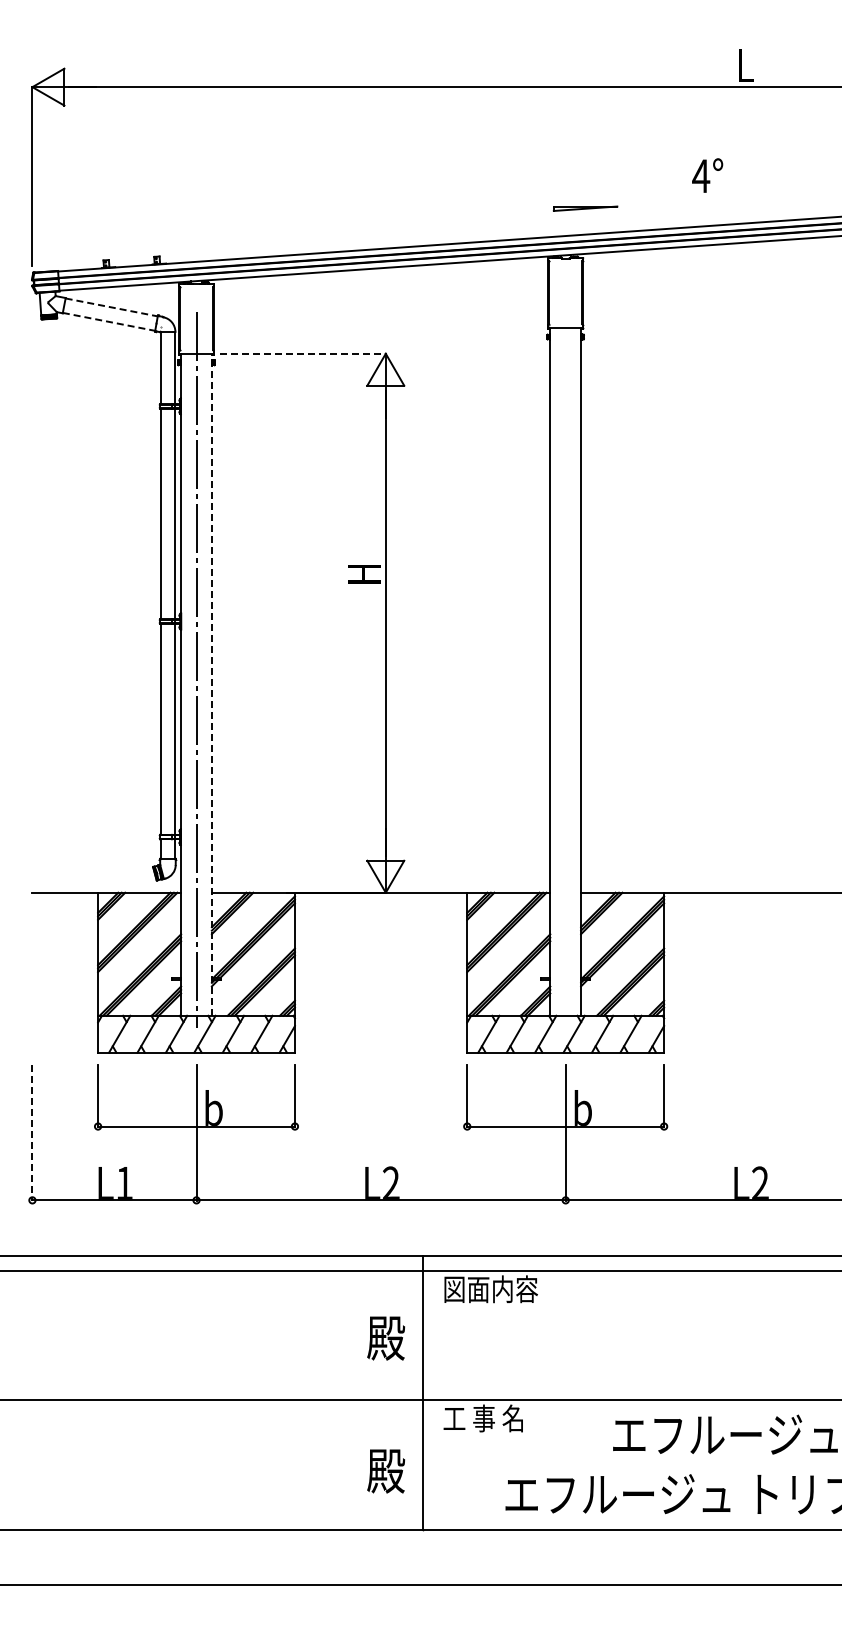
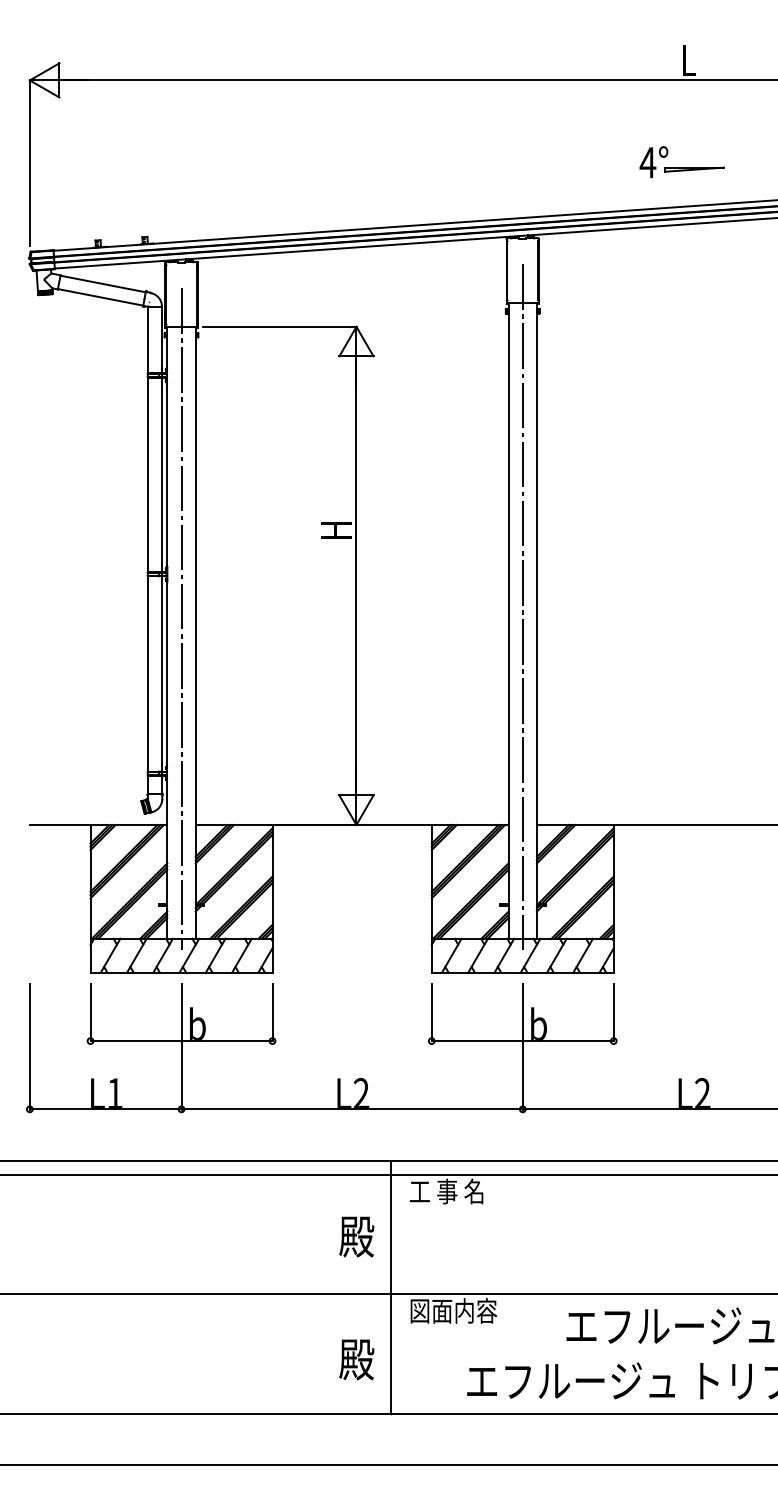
part: (585, 208) -> (694, 169), moved
line: (111, 307) -> (102, 284), dashed -> solid
line: (109, 321) -> (101, 297), dashed -> solid
line: (303, 353) -> (280, 326), dashed -> solid
line: (565, 657) -> (522, 607), added
line: (211, 684) -> (195, 632), dashed -> solid
line: (32, 1132) -> (29, 1046), dashed -> solid
text: (490, 1289) -> (453, 1191), 図面内容 -> 工 事 名
text: (490, 1418) -> (453, 1310), 工 事 名 -> 図面内容

